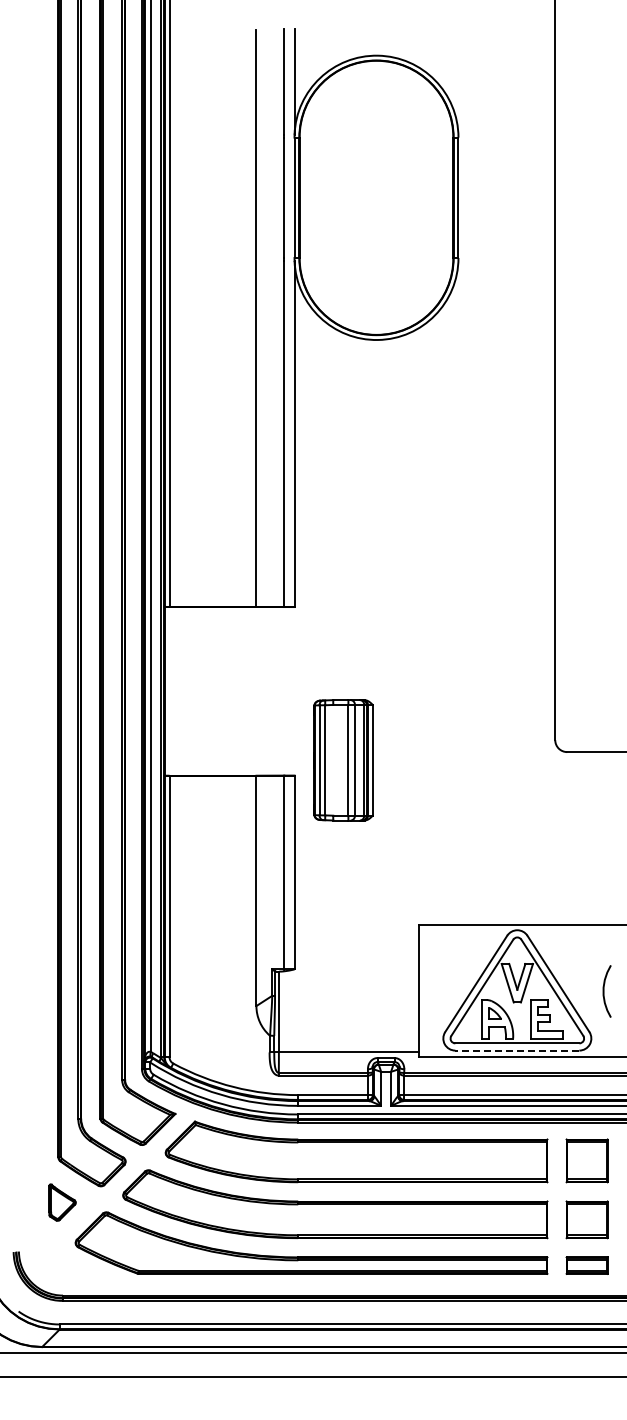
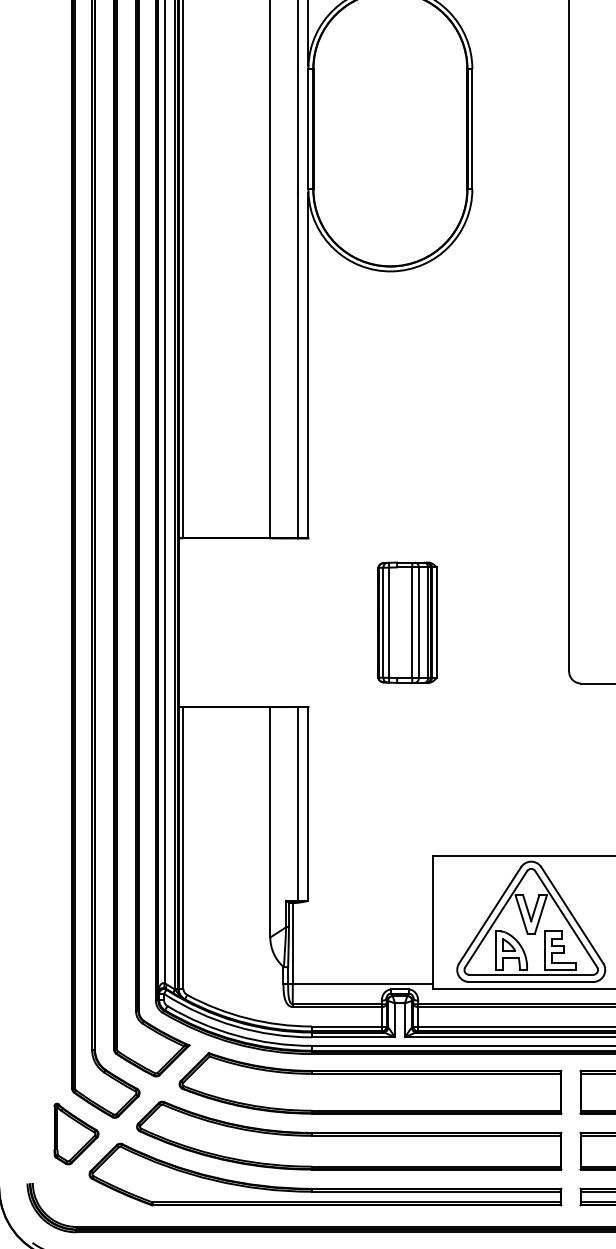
part: (343, 760) -> (407, 622), moved
line: (517, 1050) -> (531, 981), dashed -> solid
part: (62, 1202) -> (76, 1133), size x1.67

